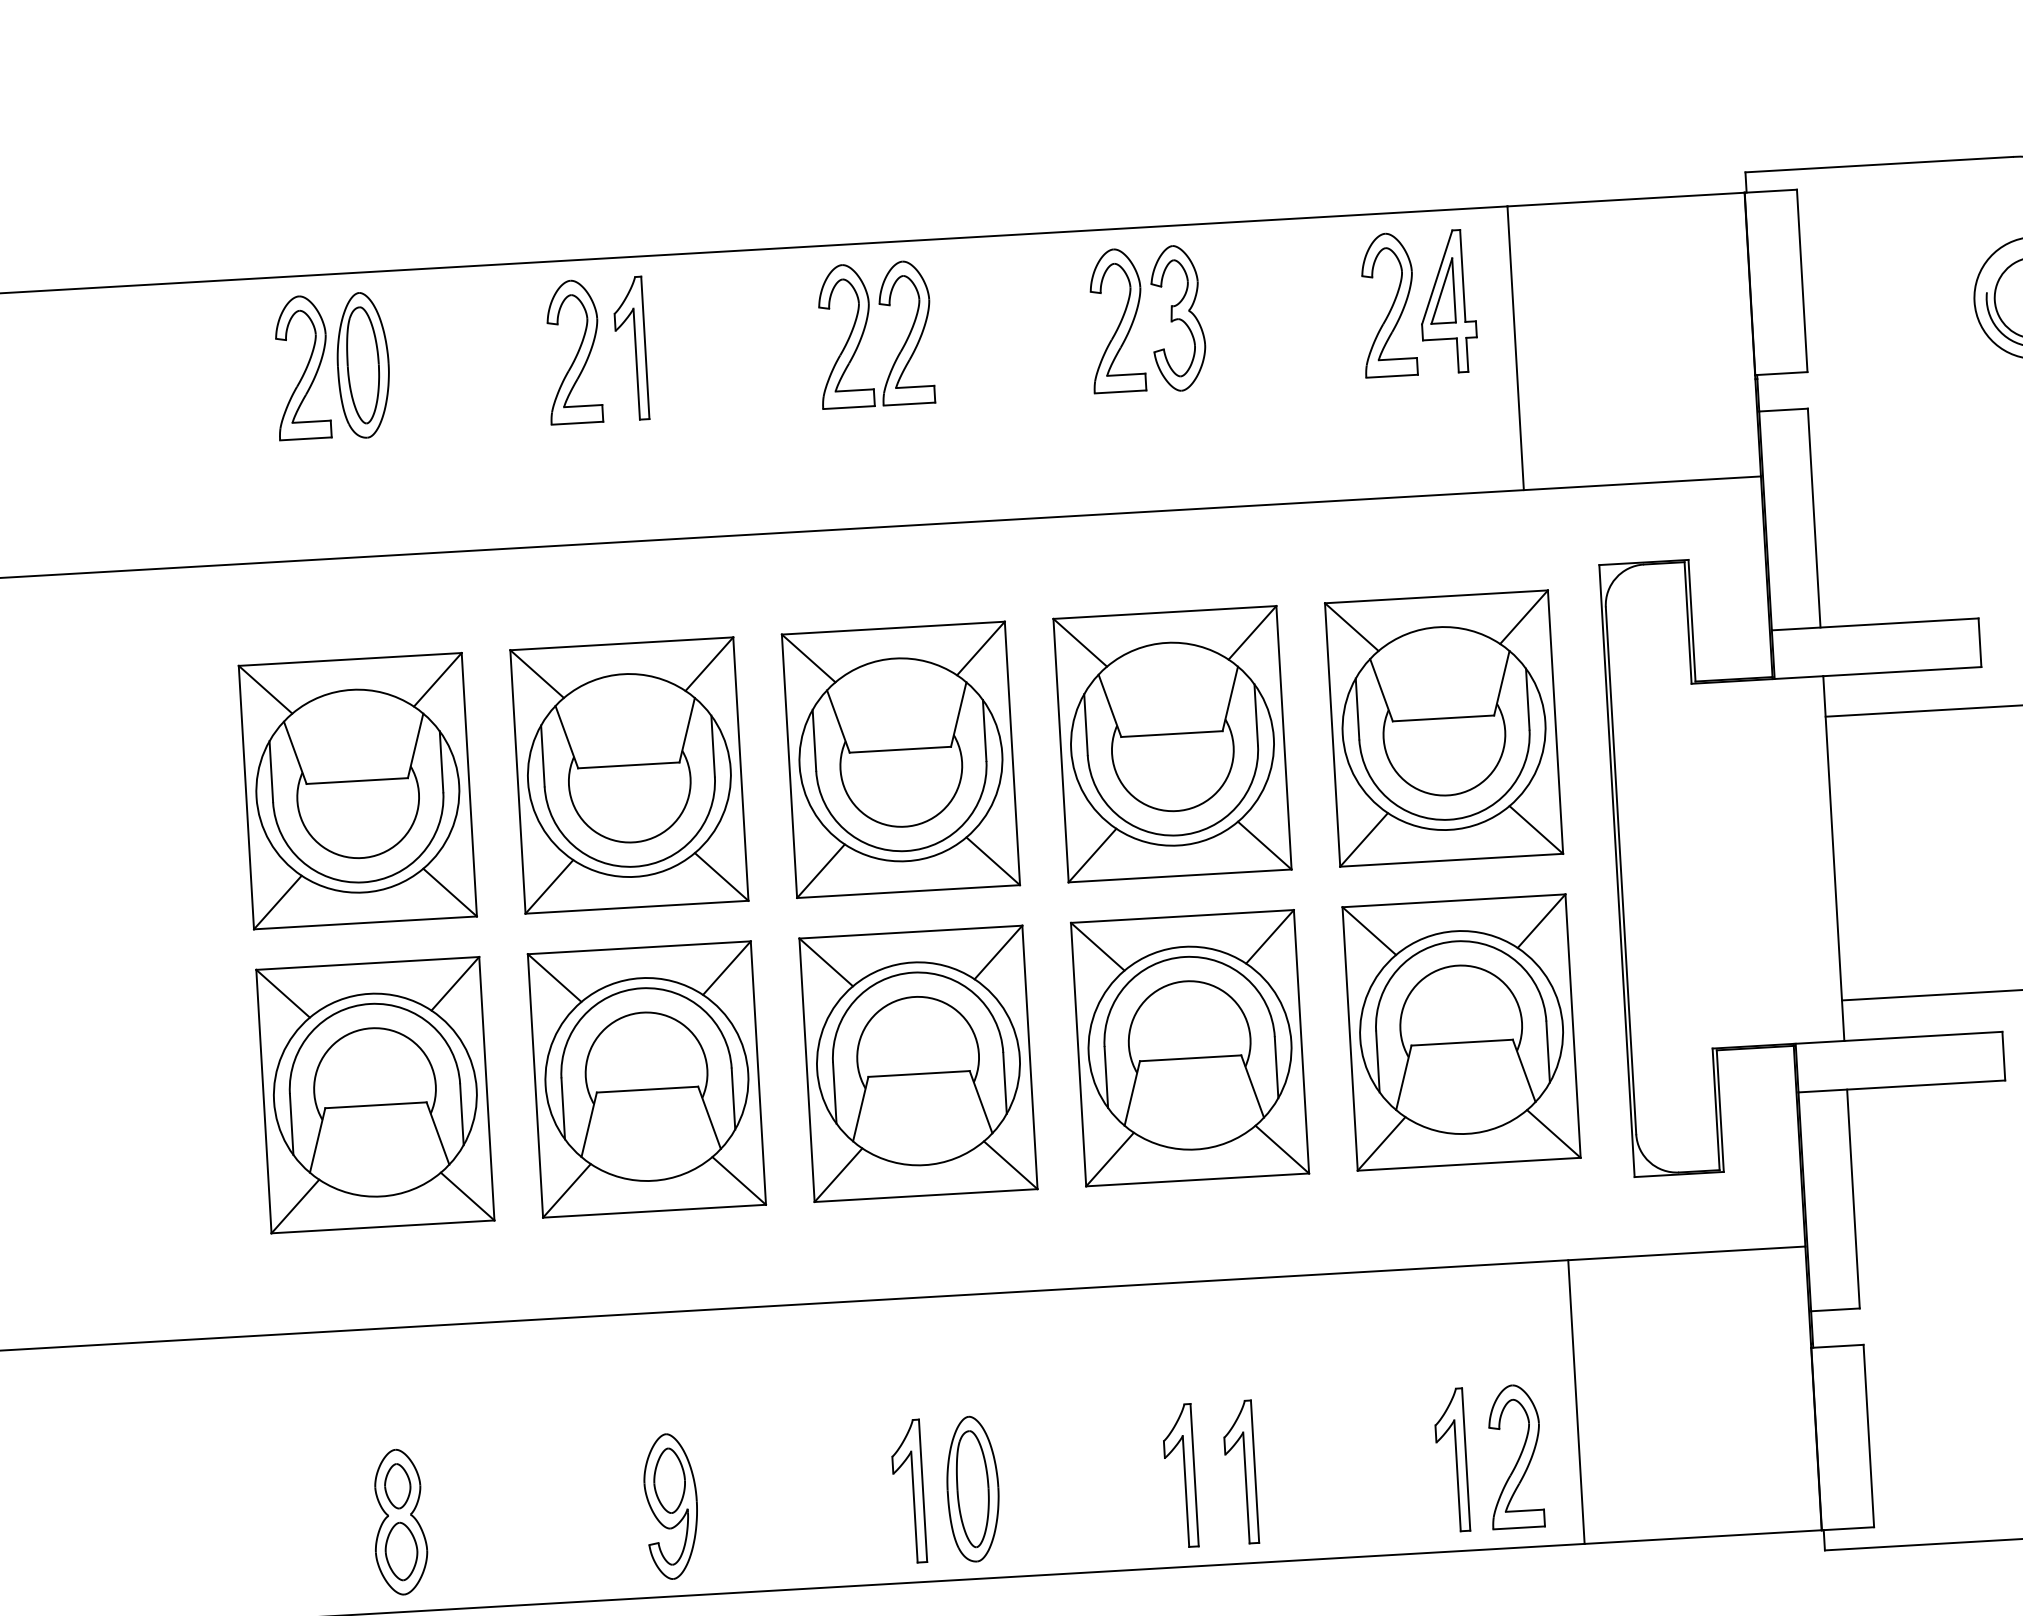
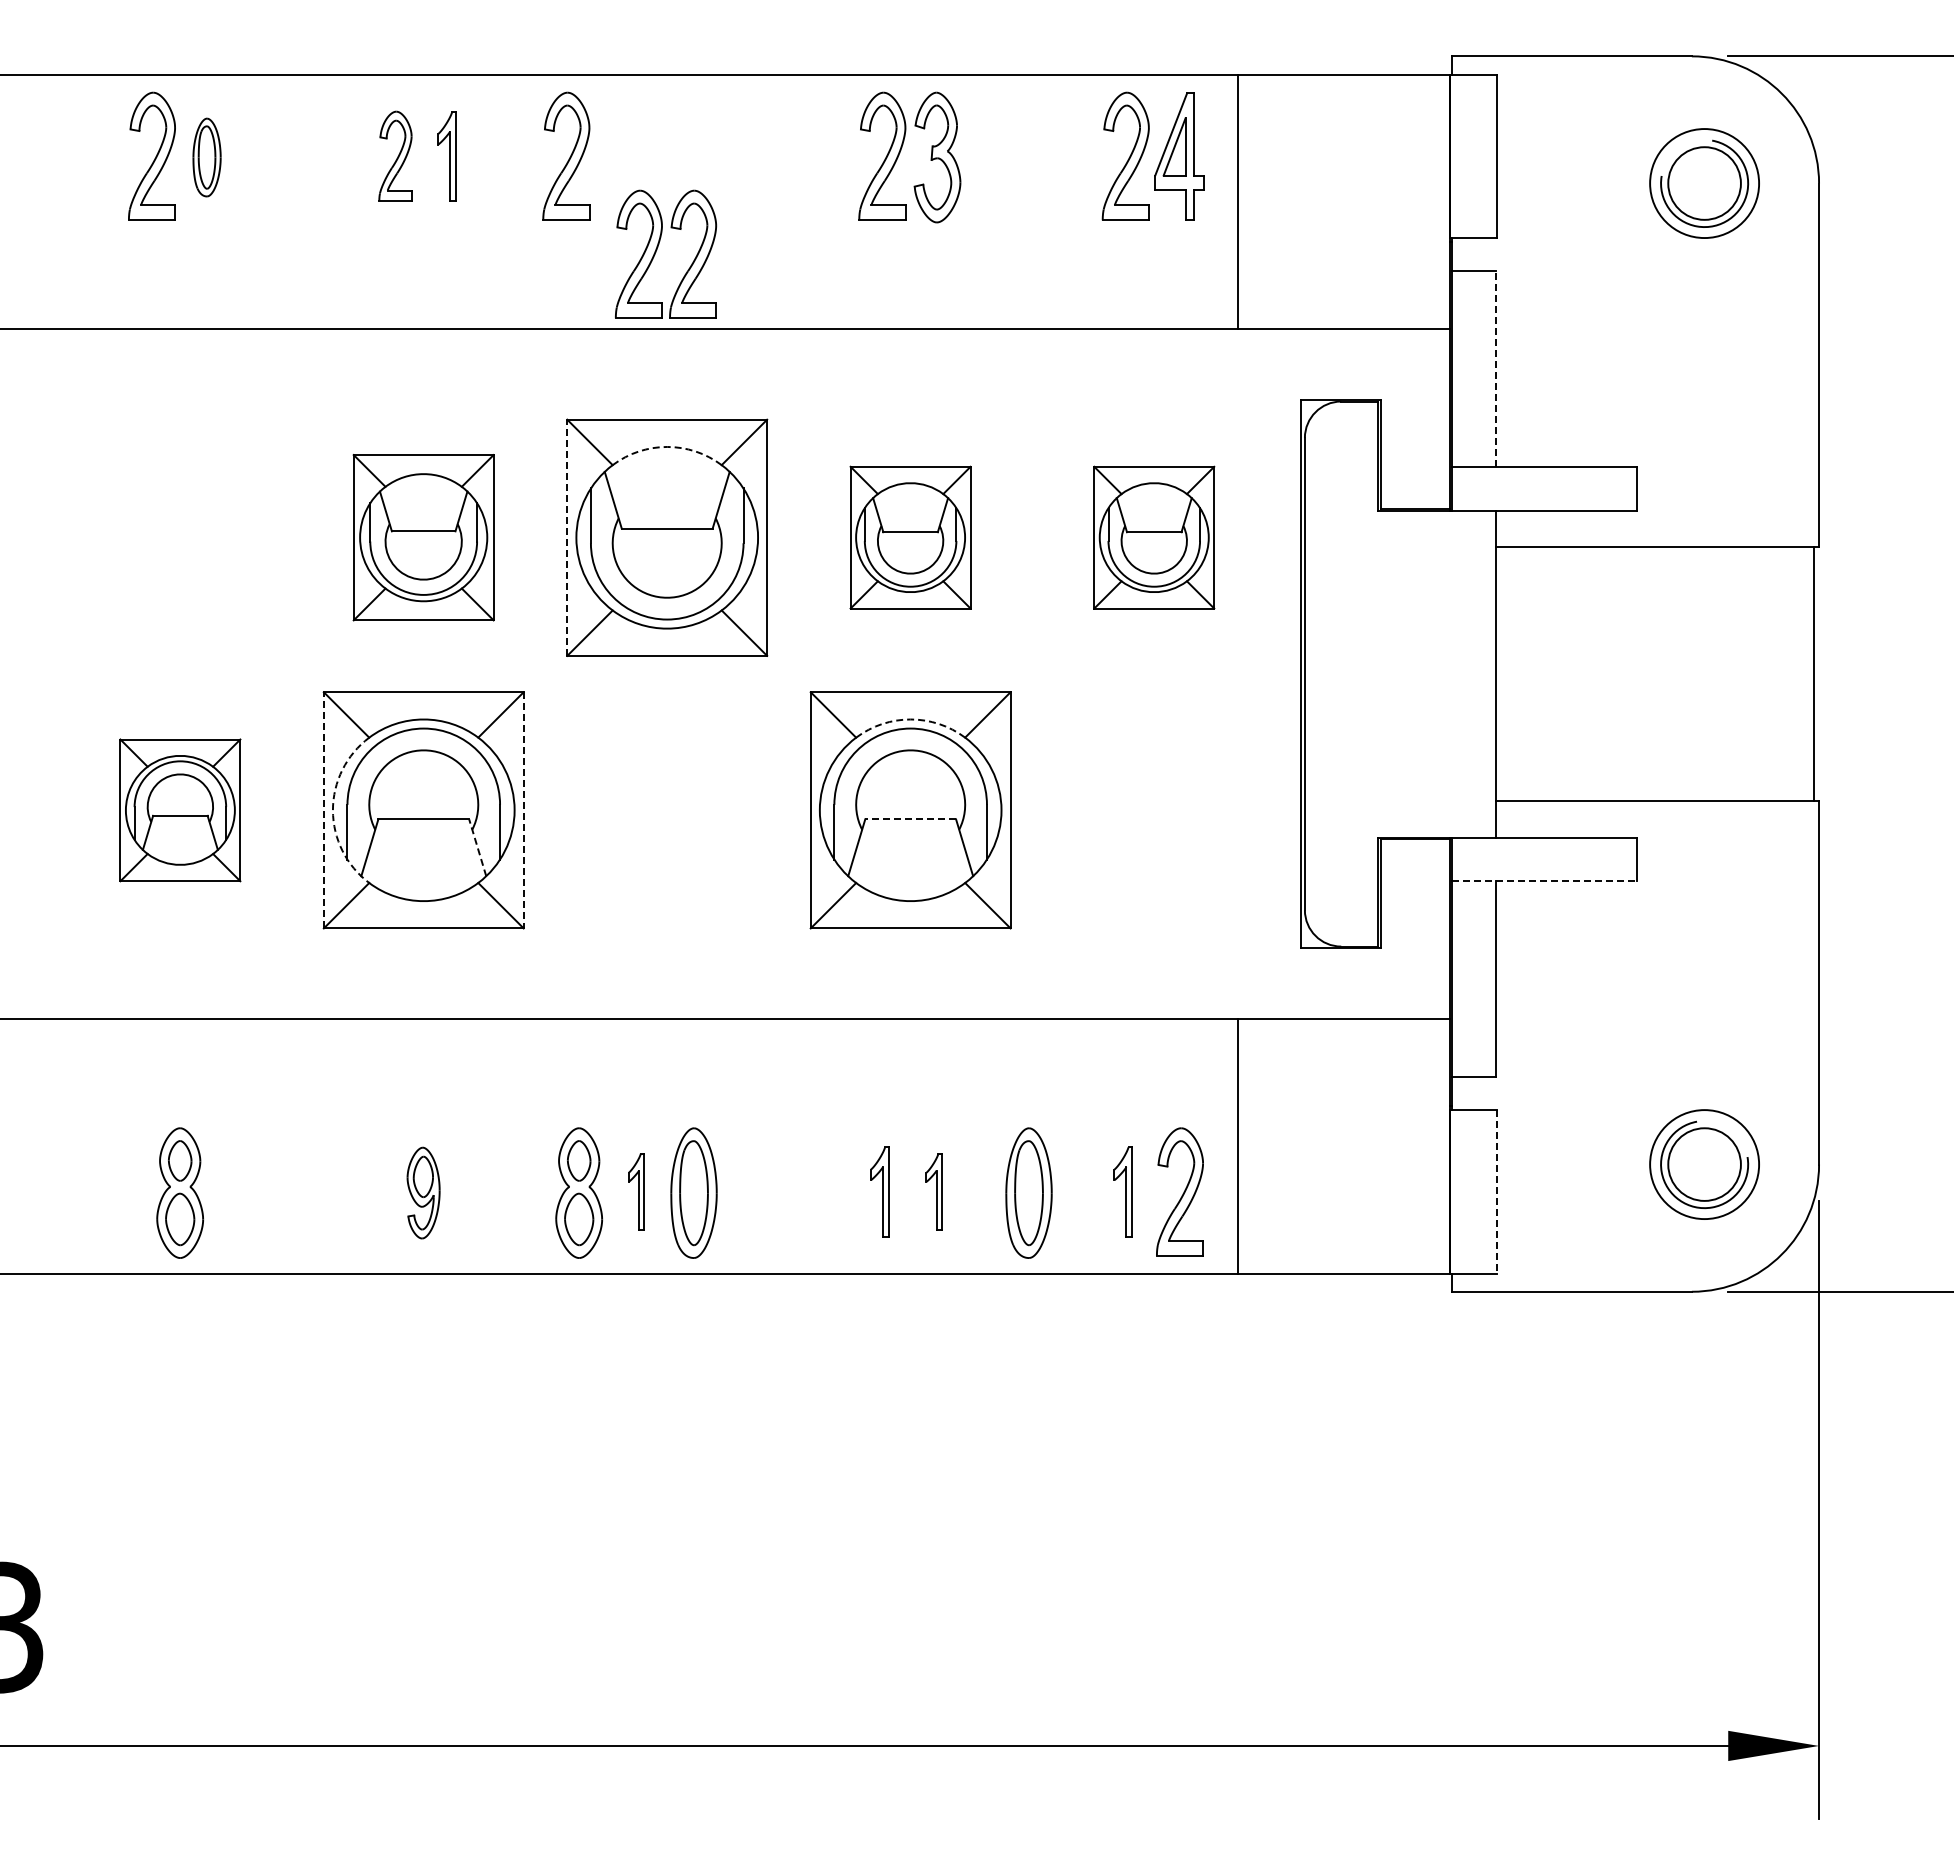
part: (865, 330) -> (657, 250), moved
part: (764, 339) -> (566, 155), added
part: (630, 348) -> (446, 156), size x0.7
part: (573, 350) -> (395, 155), size x0.7
part: (362, 365) -> (206, 157), size x0.6
line: (1813, 517) -> (1495, 368), solid -> dashed
arc: (895, 658) -> (667, 446), solid -> dashed
part: (1444, 728) -> (1154, 537), size x0.6
part: (1172, 743) -> (910, 537), size x0.6
line: (789, 765) -> (567, 537), solid -> dashed
part: (629, 775) -> (423, 537), size x0.7
part: (358, 790) -> (180, 537), removed
arc: (1184, 946) -> (910, 719), solid -> dashed
part: (1462, 1032) -> (1154, 810), removed
line: (1190, 1058) -> (910, 819), solid -> dashed
part: (918, 1064) -> (667, 810), removed
line: (758, 1073) -> (523, 810), solid -> dashed
line: (535, 1085) -> (323, 809), solid -> dashed
arc: (545, 1085) -> (332, 810), solid -> dashed
line: (1901, 1086) -> (1544, 881), solid -> dashed
part: (375, 1095) -> (180, 810), size x0.6
line: (709, 1117) -> (477, 847), solid -> dashed
line: (1869, 1435) -> (1497, 1191), solid -> dashed
part: (1451, 1459) -> (1123, 1191), size x0.7
part: (1346, 1466) -> (1028, 1192), added
part: (1240, 1471) -> (933, 1191), size x0.6
part: (1179, 1475) -> (879, 1191), size x0.7
part: (908, 1491) -> (636, 1191), size x0.6
part: (844, 1495) -> (578, 1192), added
part: (671, 1505) -> (423, 1192), size x0.7

